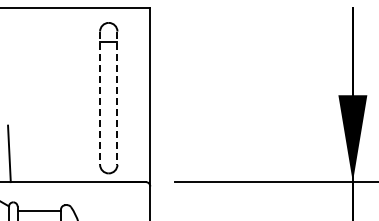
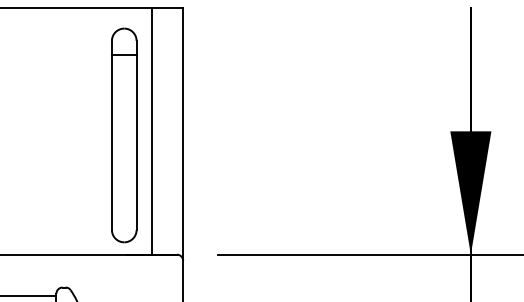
line: (128, 95) -> (152, 131), added
line: (100, 98) -> (112, 135), dashed -> solid
line: (117, 98) -> (136, 135), dashed -> solid

